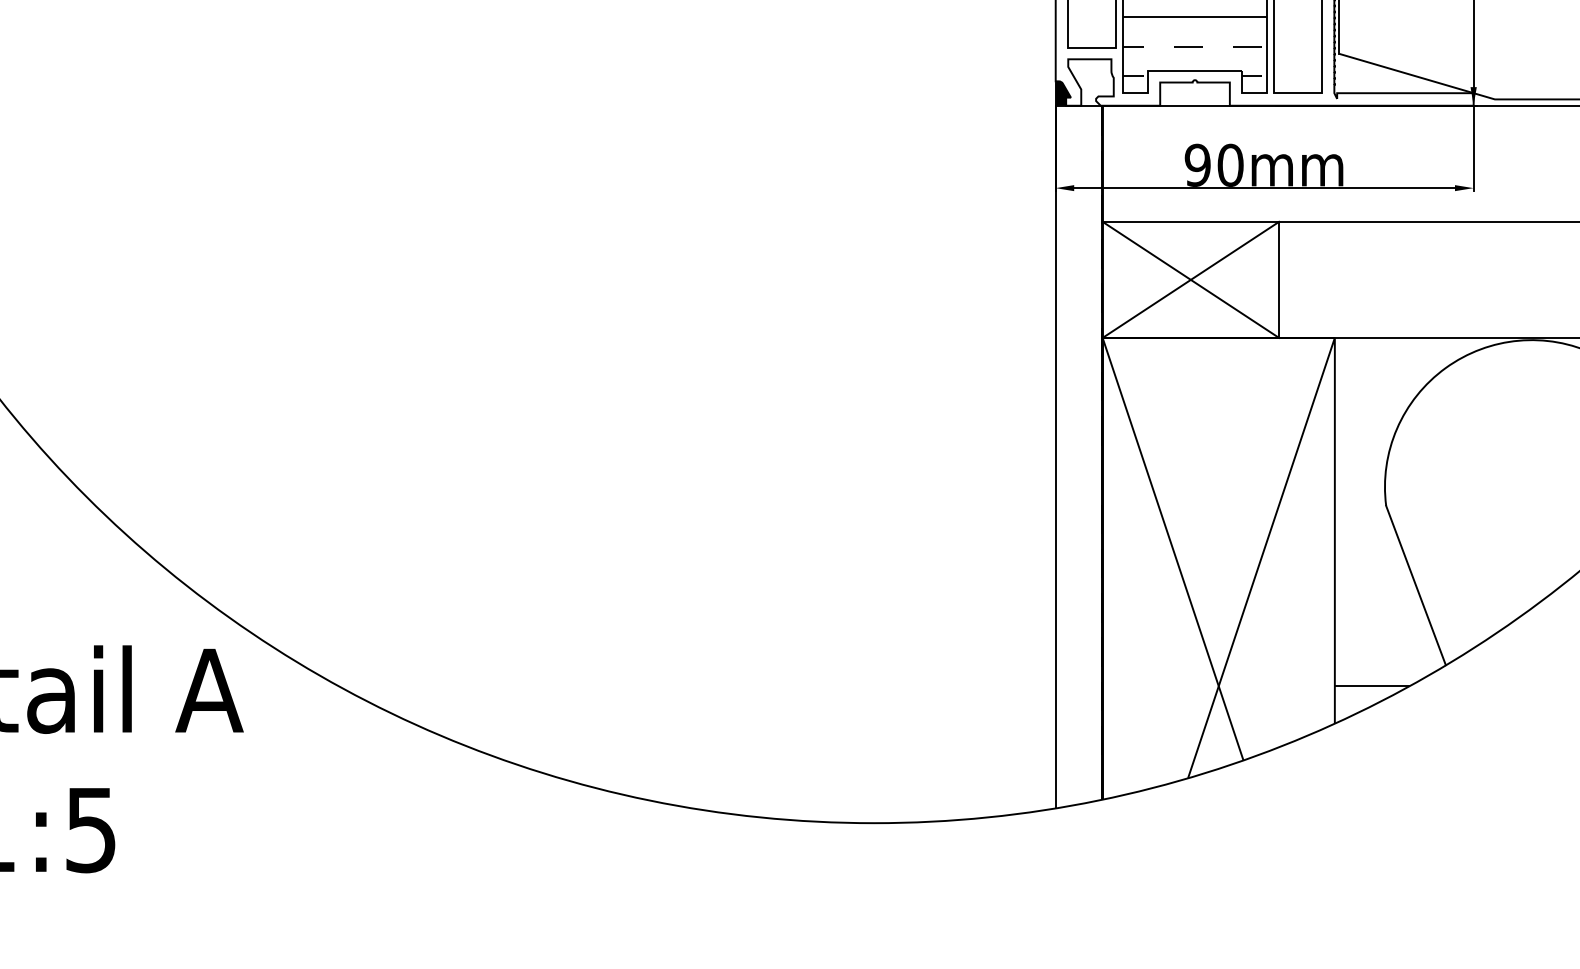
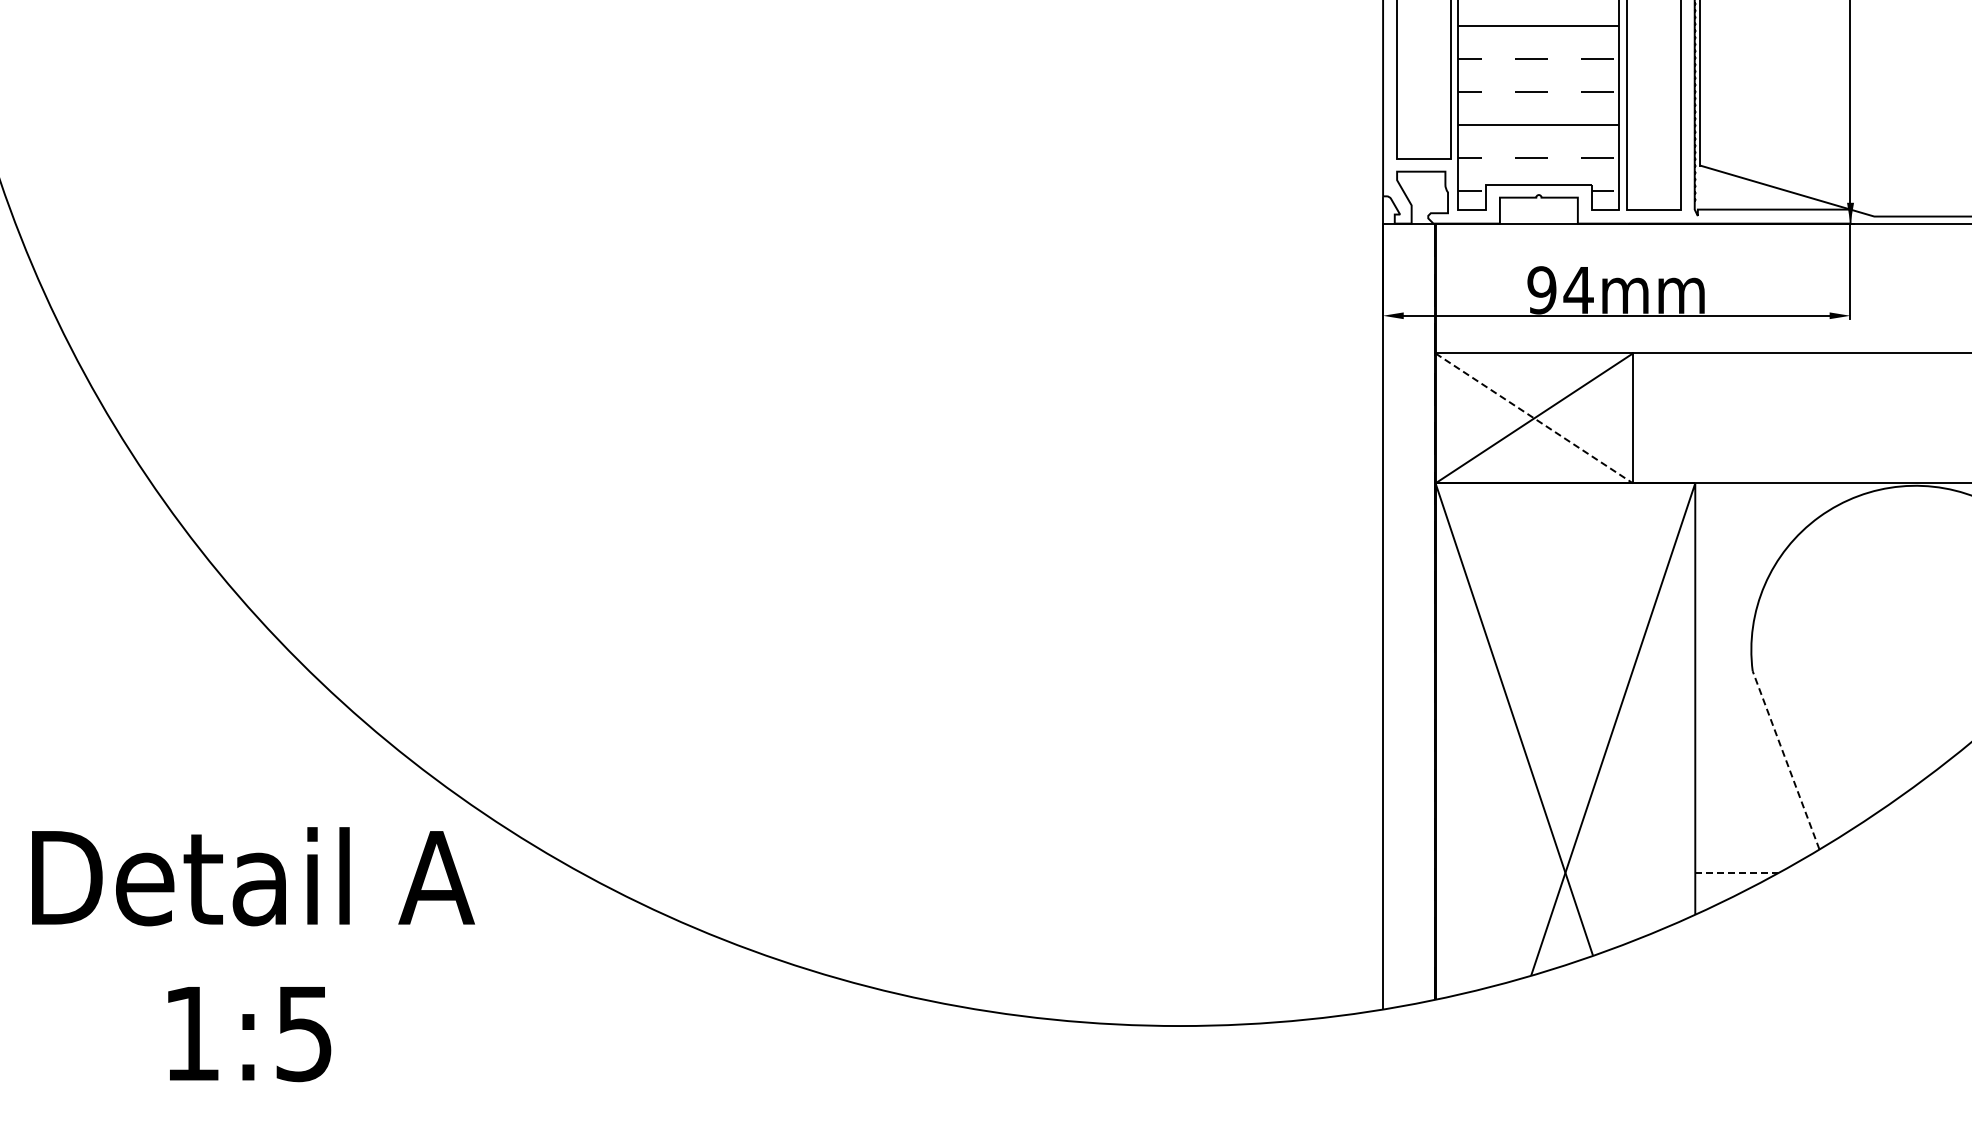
fill: (1063, 93) -> (1391, 209), removed
text: (1230, 165) -> (1578, 290), 90mm -> 94mm
line: (1191, 279) -> (1534, 418), solid -> dashed
line: (1415, 584) -> (1785, 759), solid -> dashed
line: (1371, 685) -> (1736, 872), solid -> dashed

